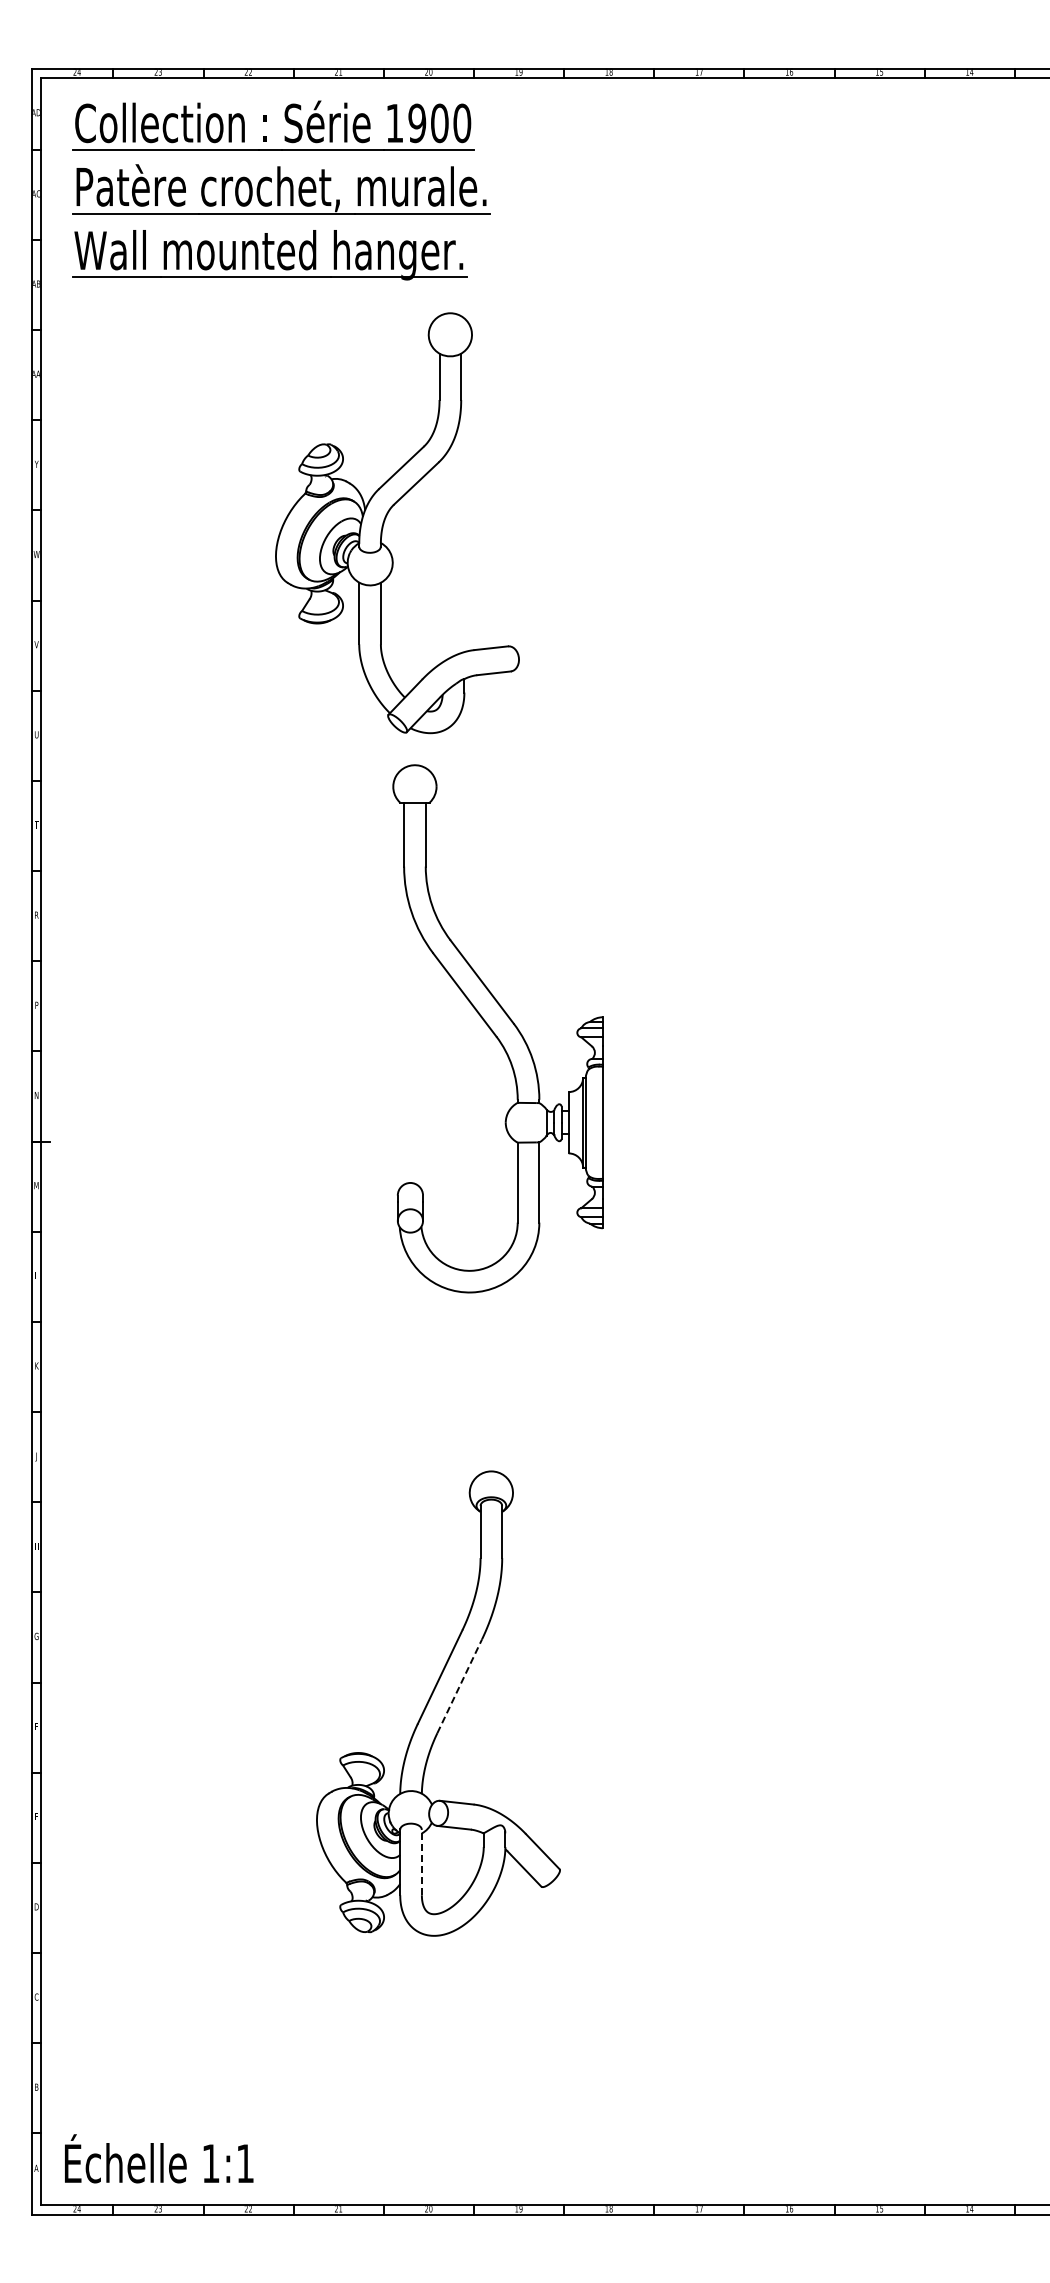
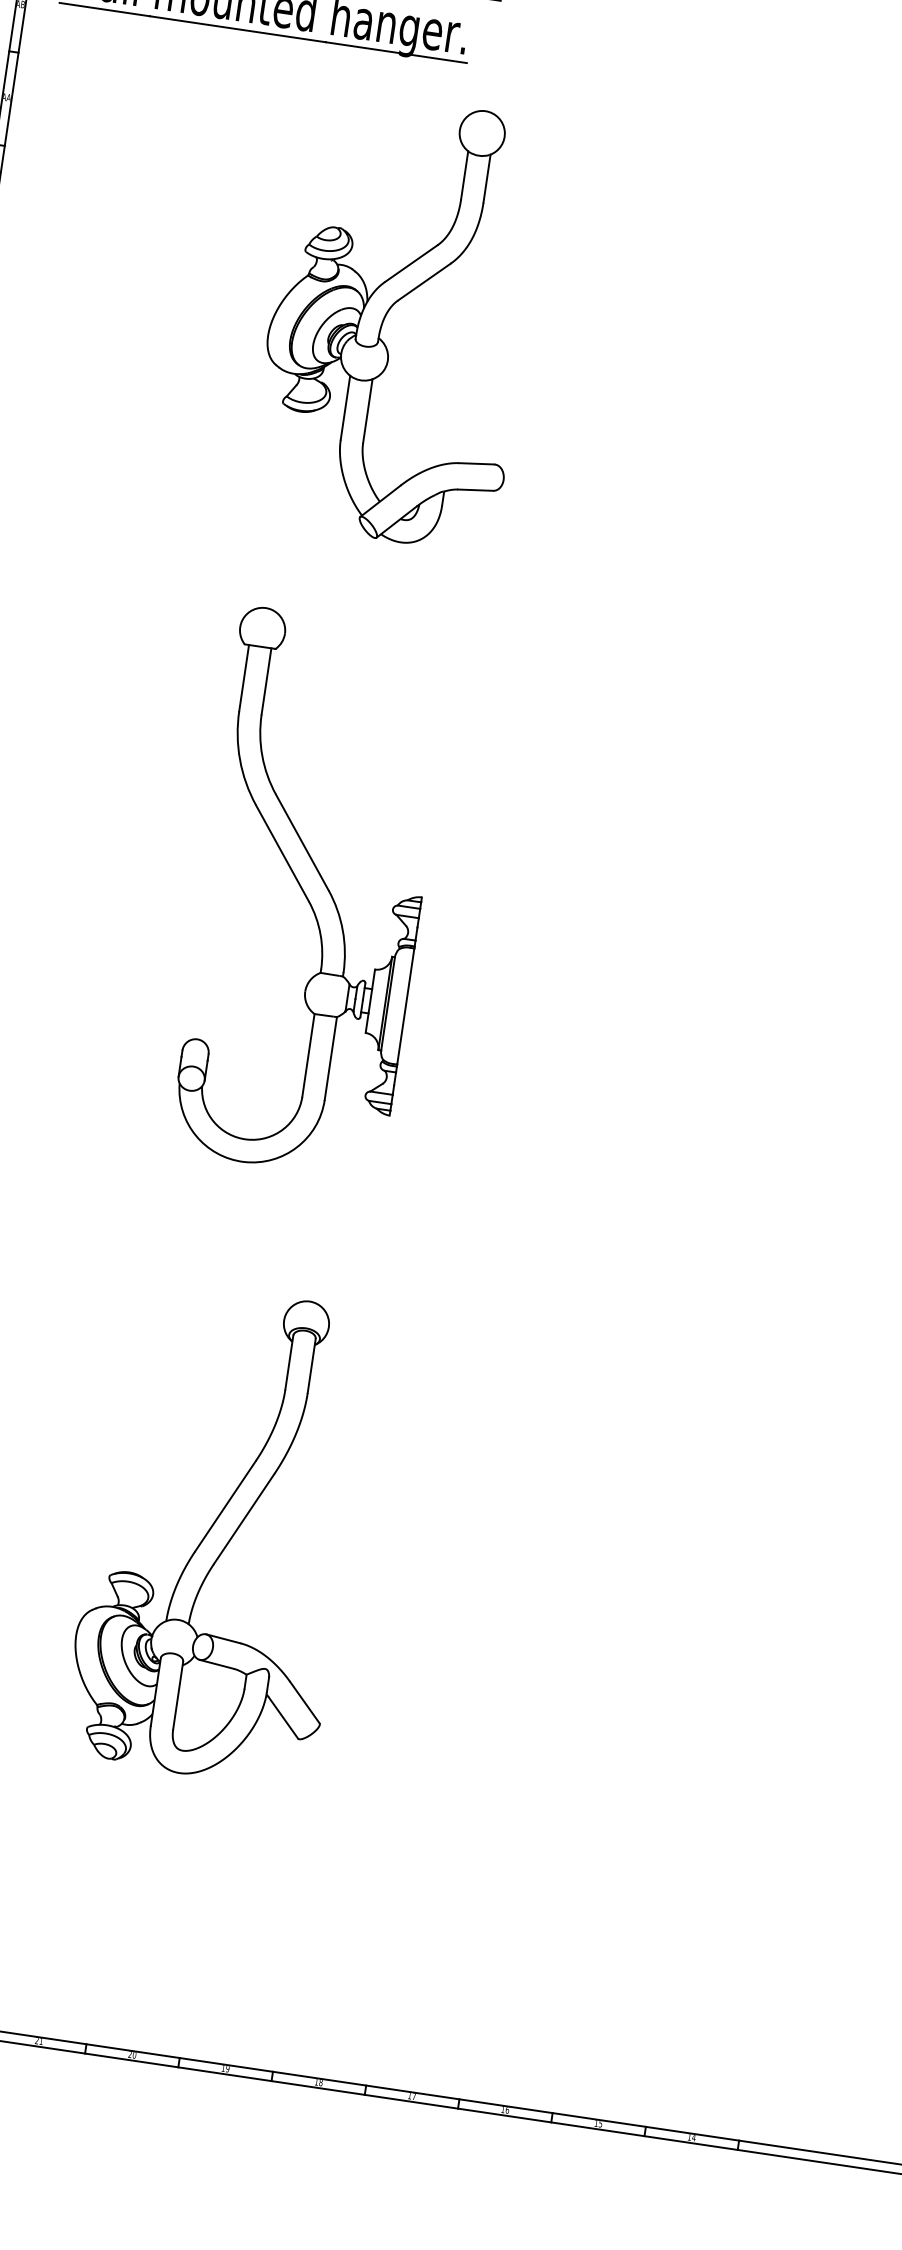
part: (386, 518) -> (388, 313), moved
part: (497, 1028) -> (311, 892), moved
line: (459, 1686) -> (243, 1519), dashed -> solid
line: (421, 1862) -> (177, 1695), dashed -> solid

